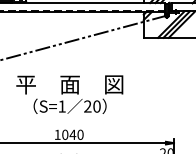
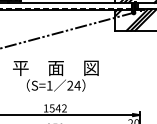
text: (96, 106) -> (77, 85), 20 -> 24
text: (72, 134) -> (58, 108), 1040 -> 1542

